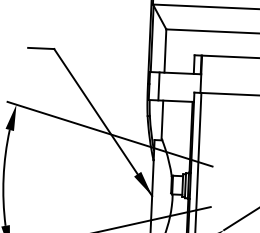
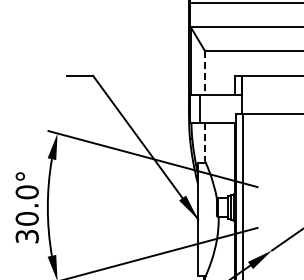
line: (165, 50) -> (205, 72), solid -> dashed
line: (162, 120) -> (205, 142), solid -> dashed

